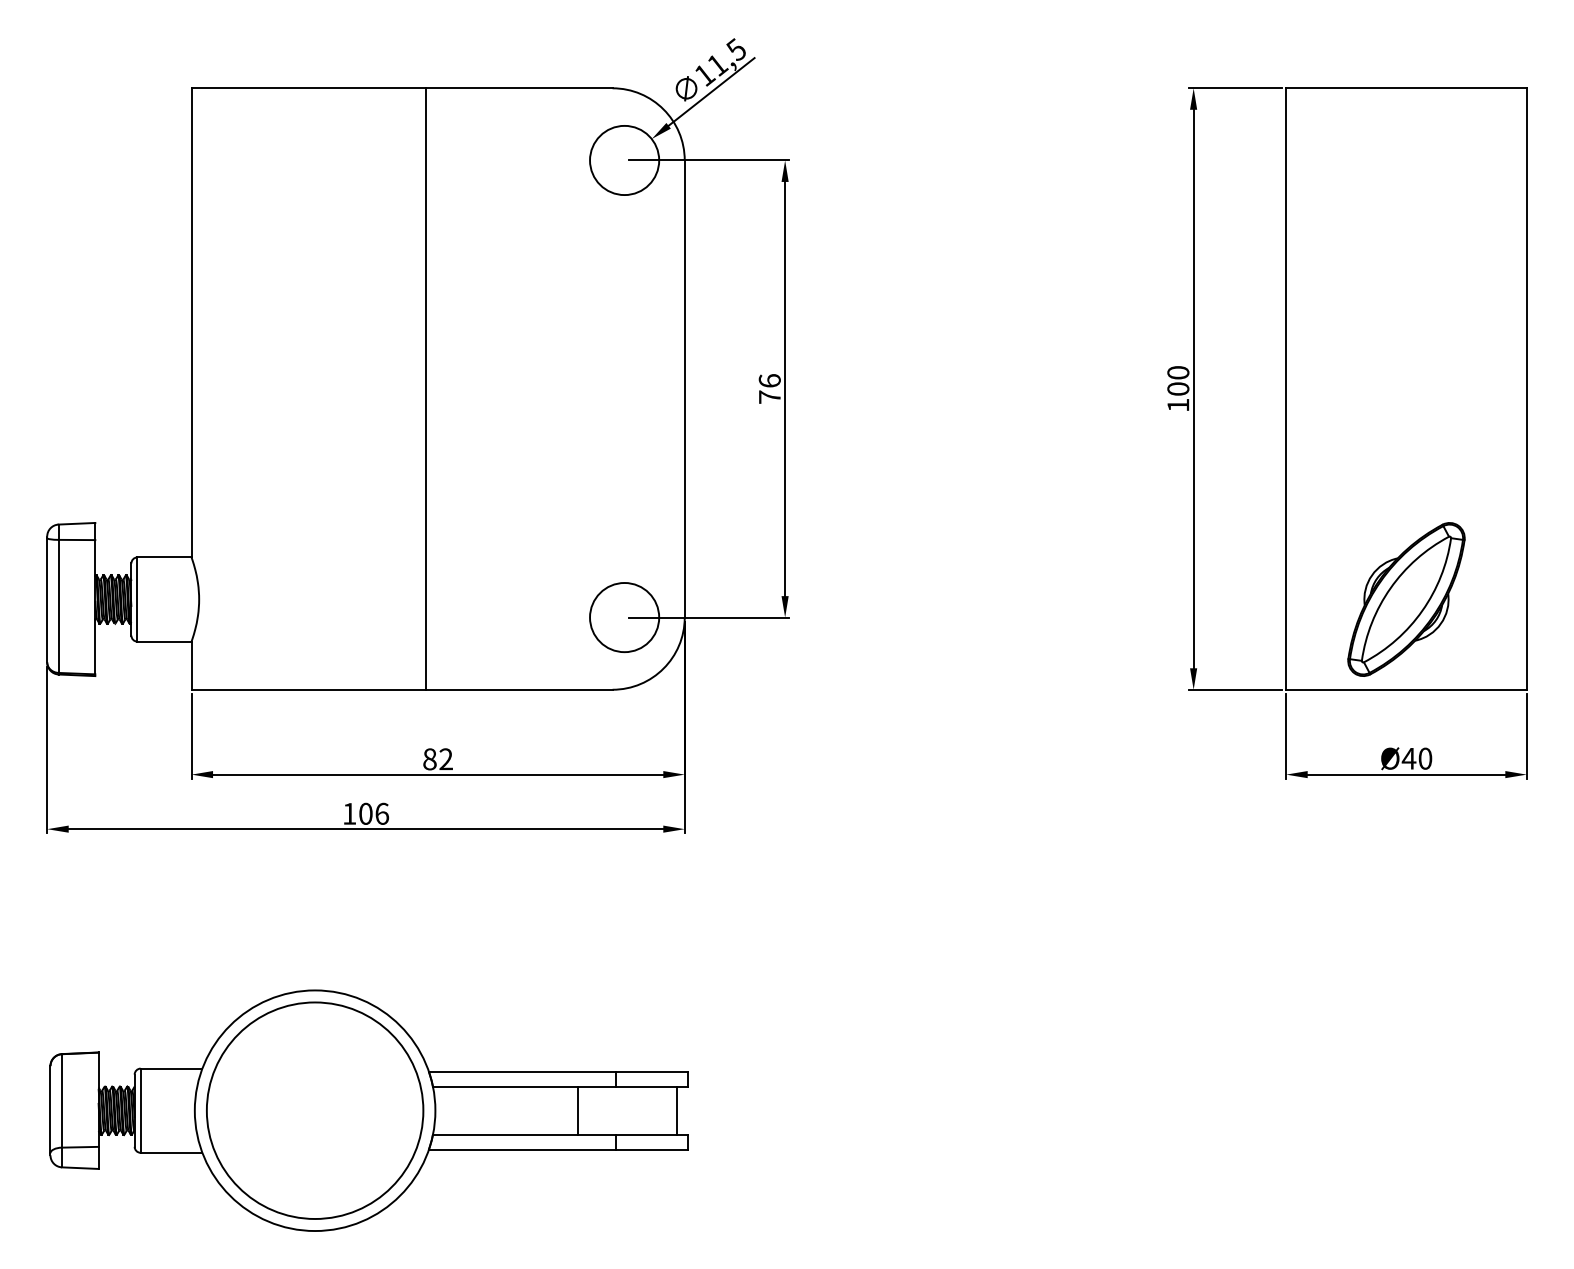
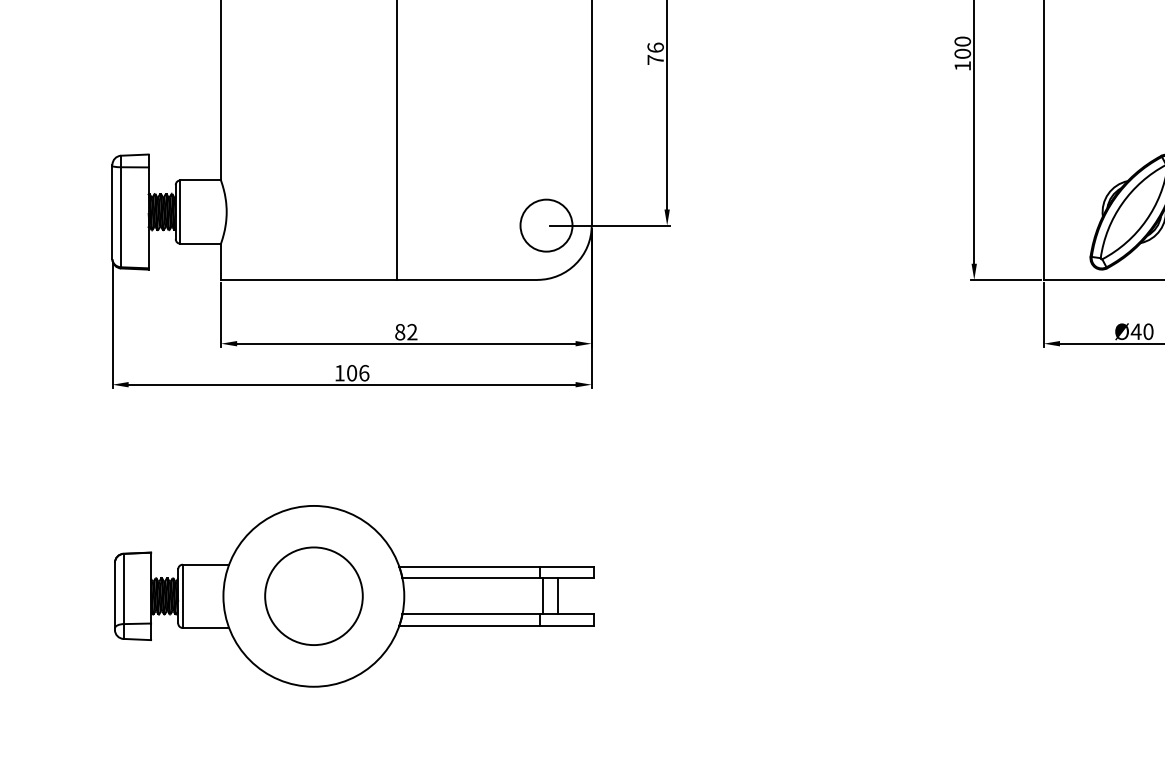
circle: (315, 1110) -> (314, 596), size x0.6
line: (578, 1110) -> (558, 596), moved
line: (677, 1110) -> (543, 596), moved

